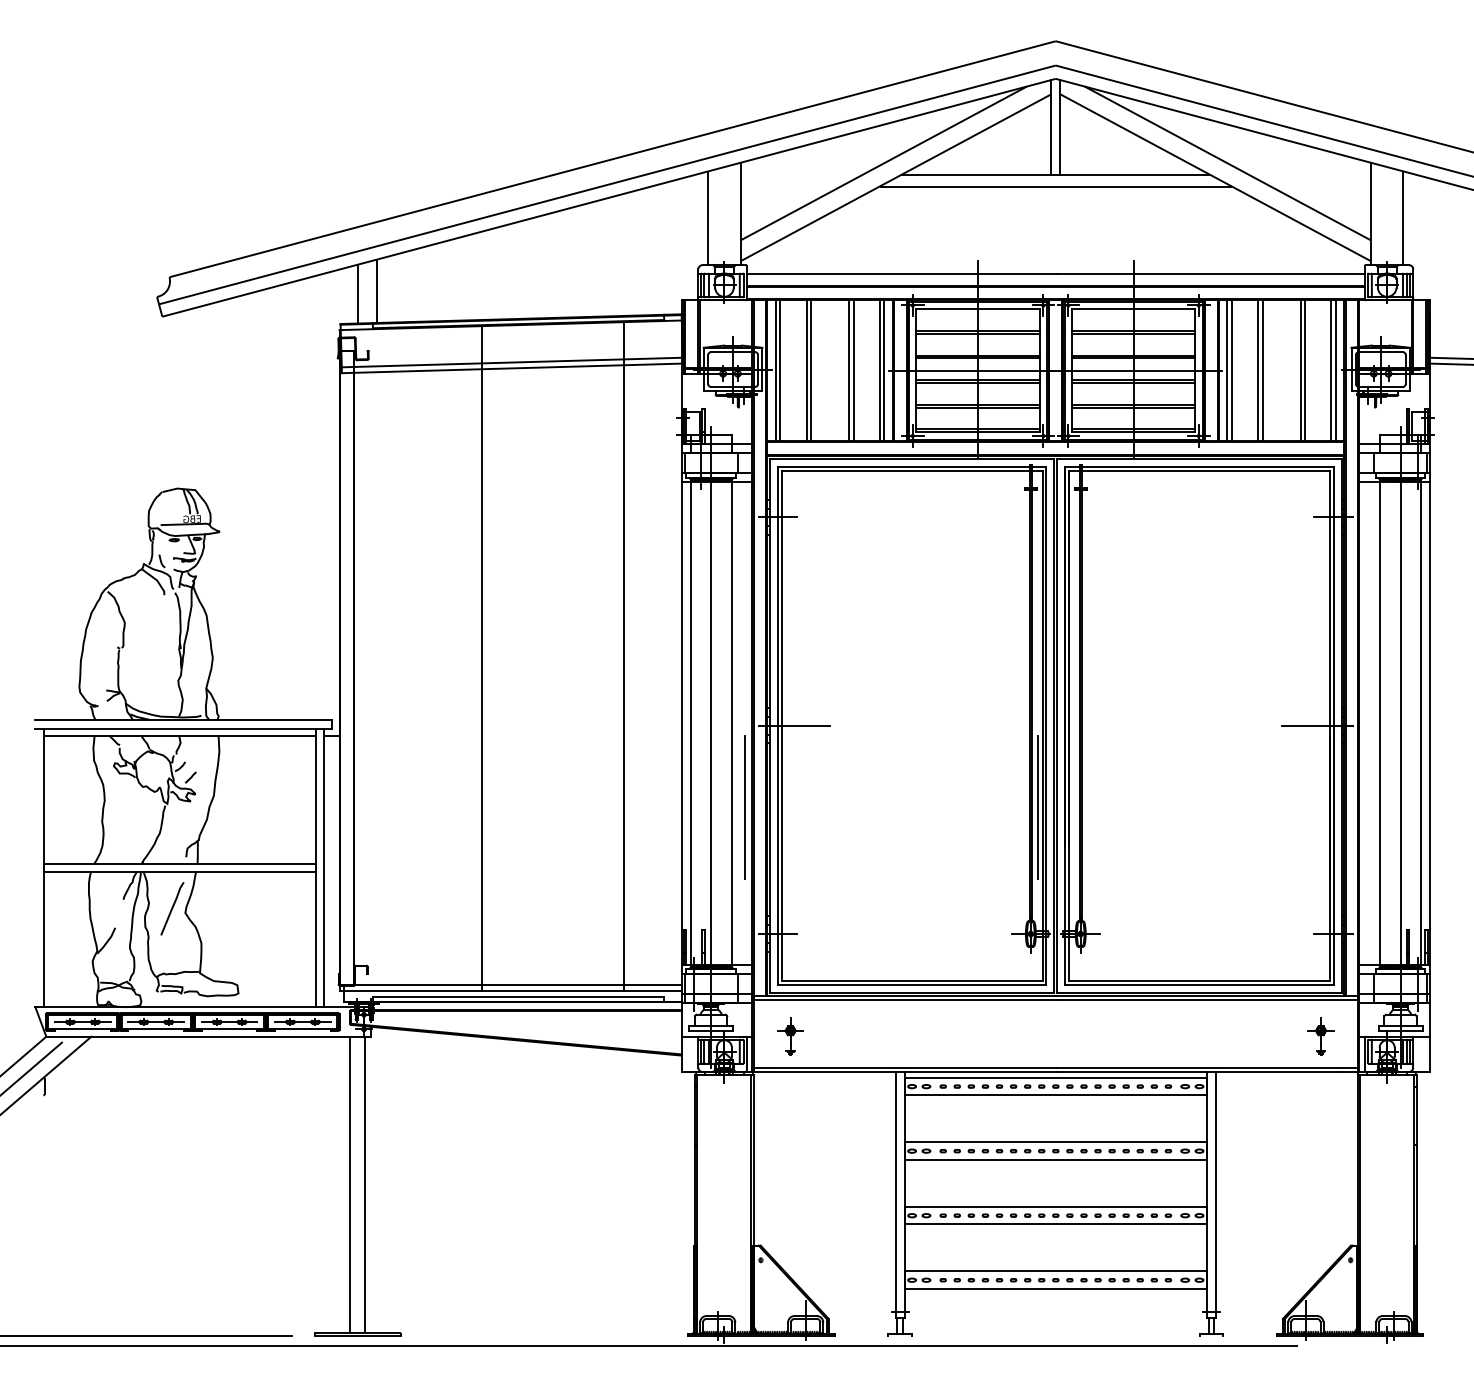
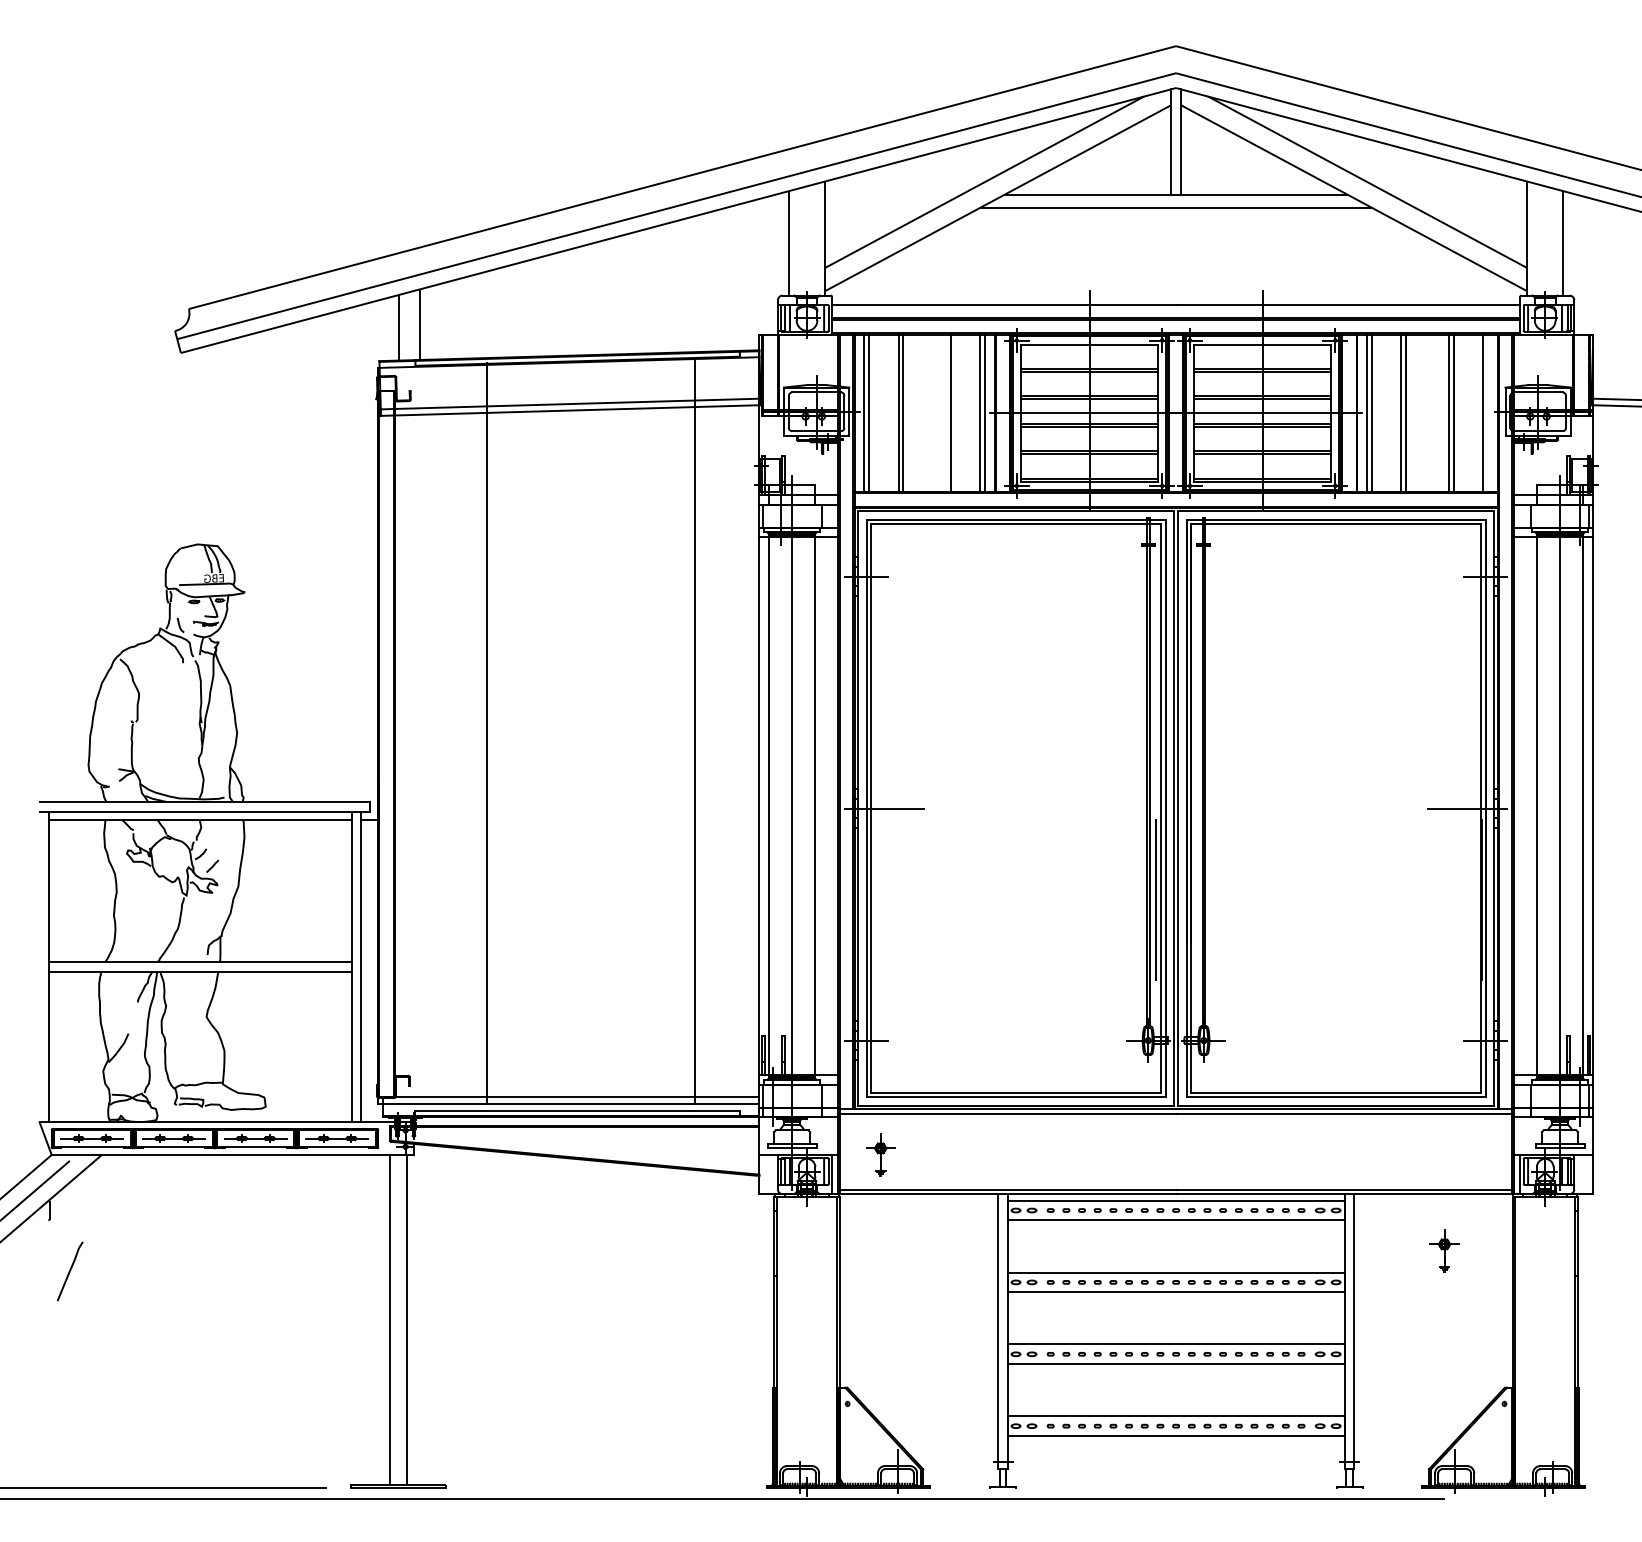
line: (848, 370) -> (945, 412), removed
line: (1336, 370) -> (1488, 412), removed
line: (481, 658) -> (486, 733), moved
line: (744, 807) -> (829, 899), removed
line: (171, 908) -> (69, 1271), moved
part: (1321, 1036) -> (1444, 1250), moved

